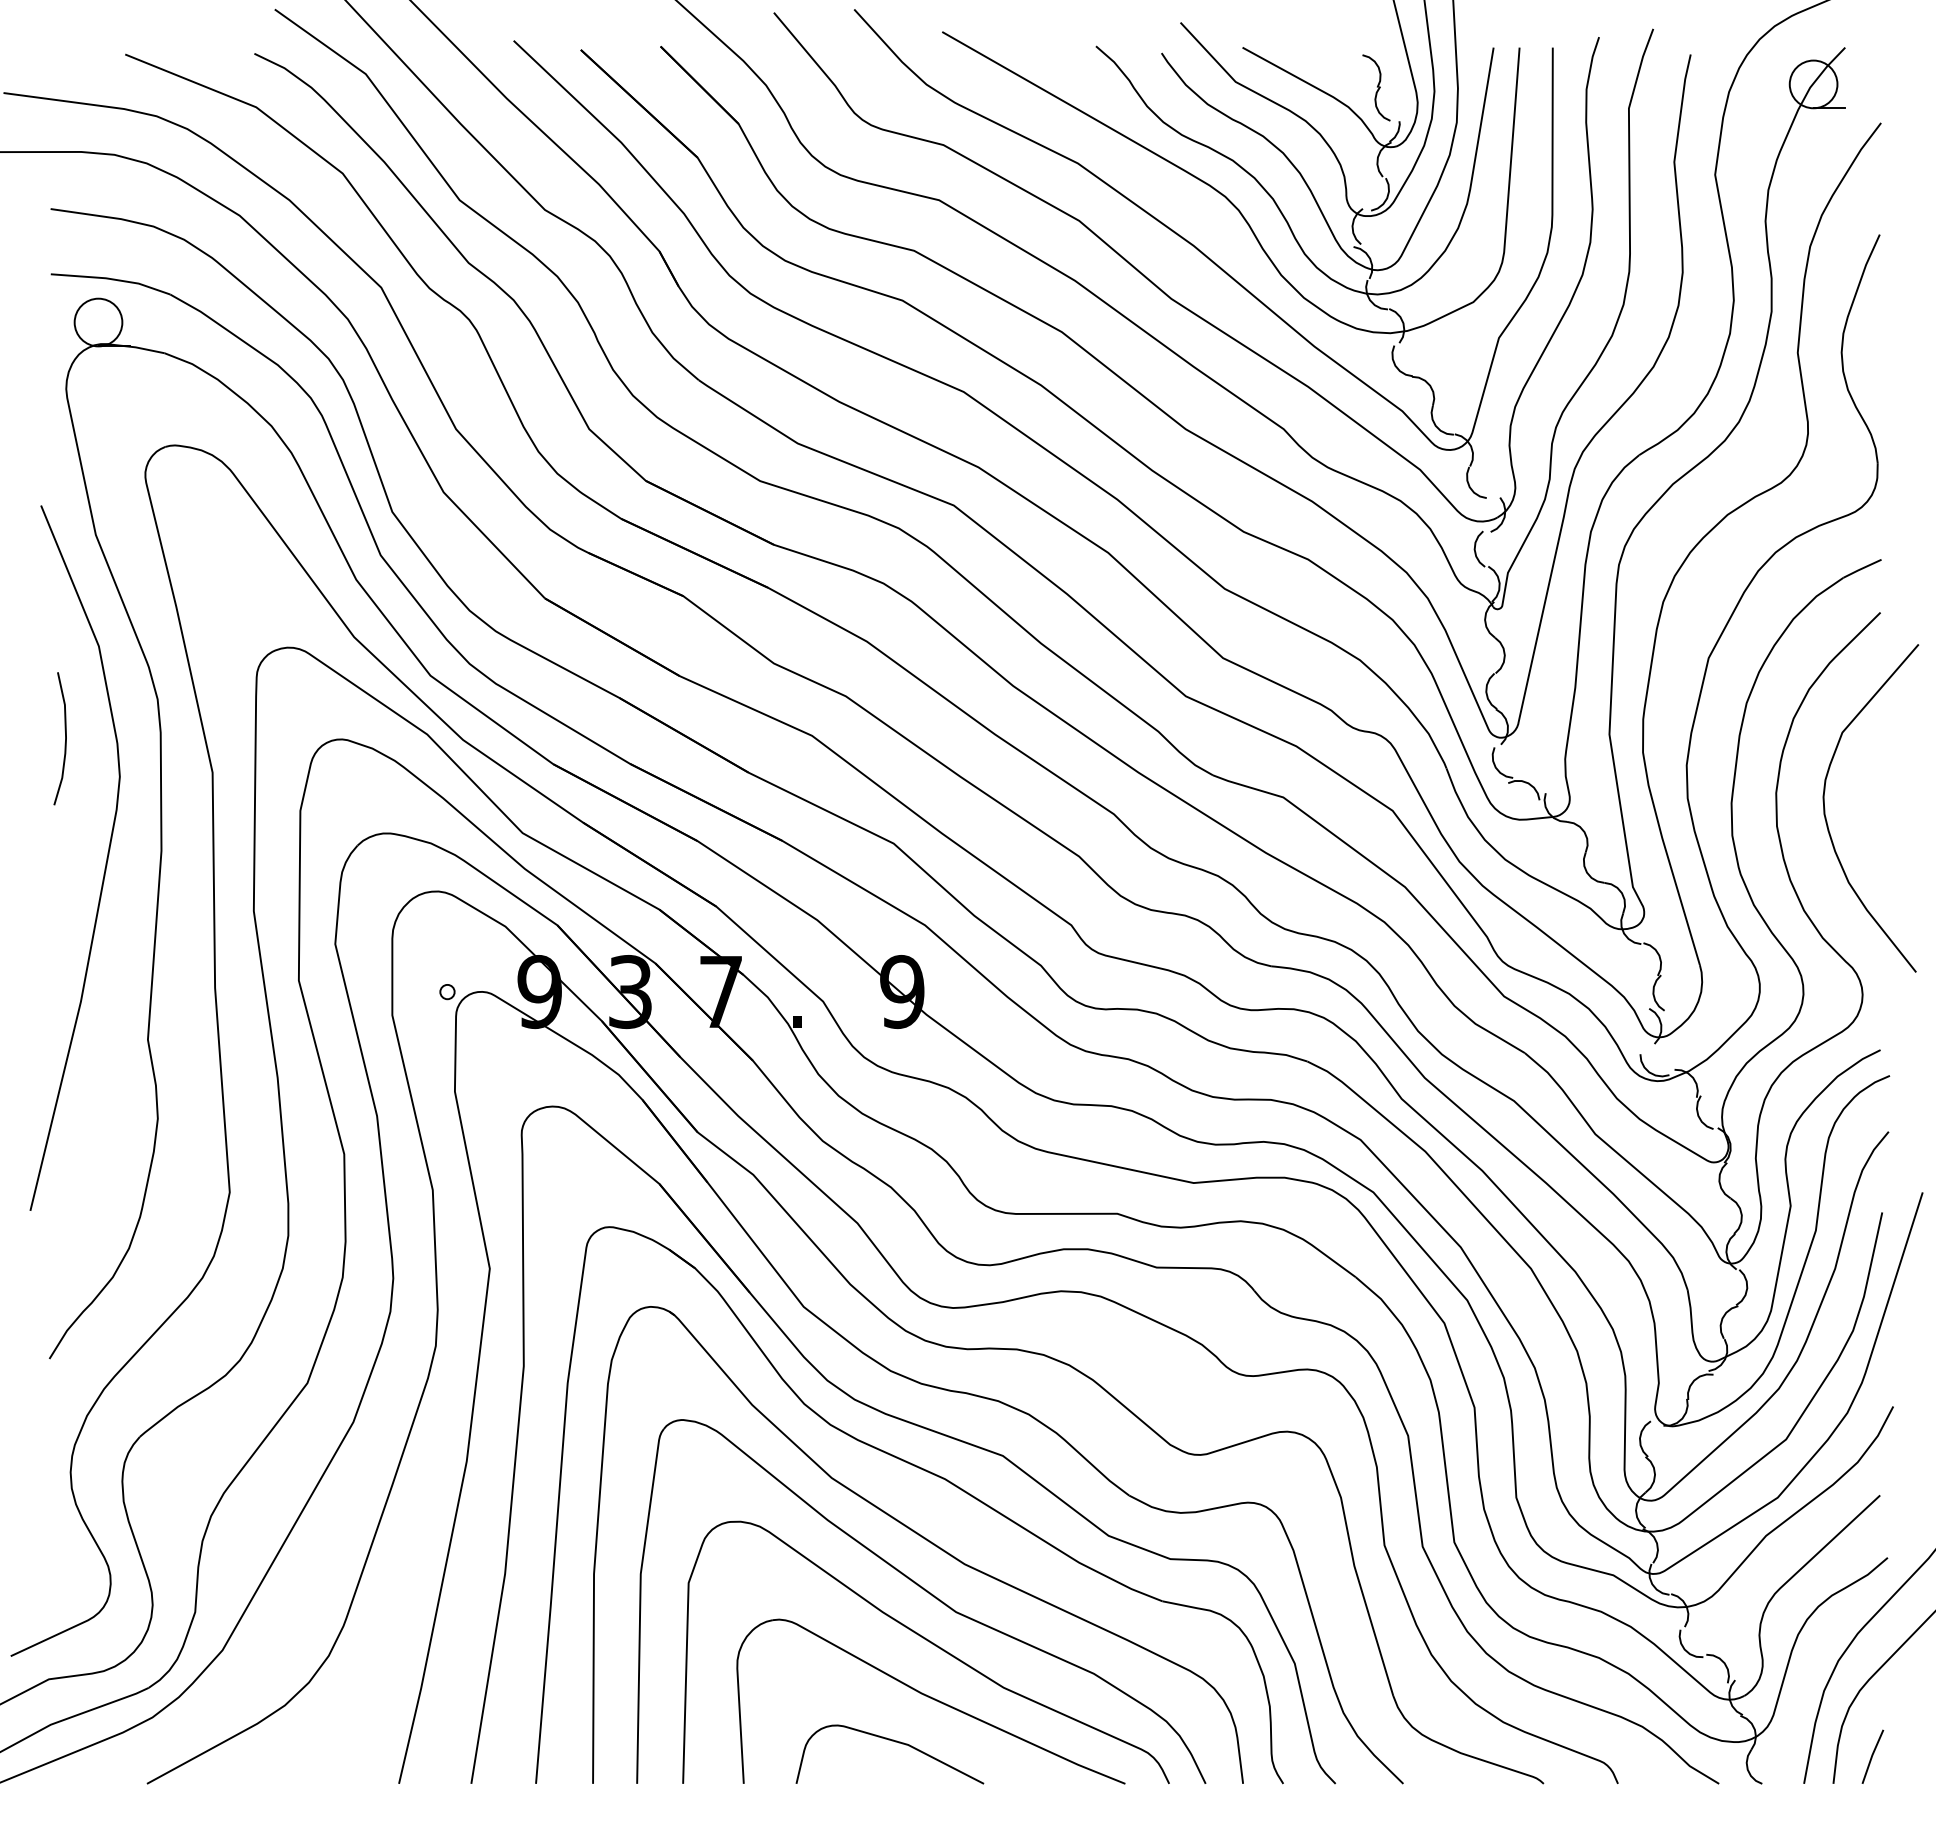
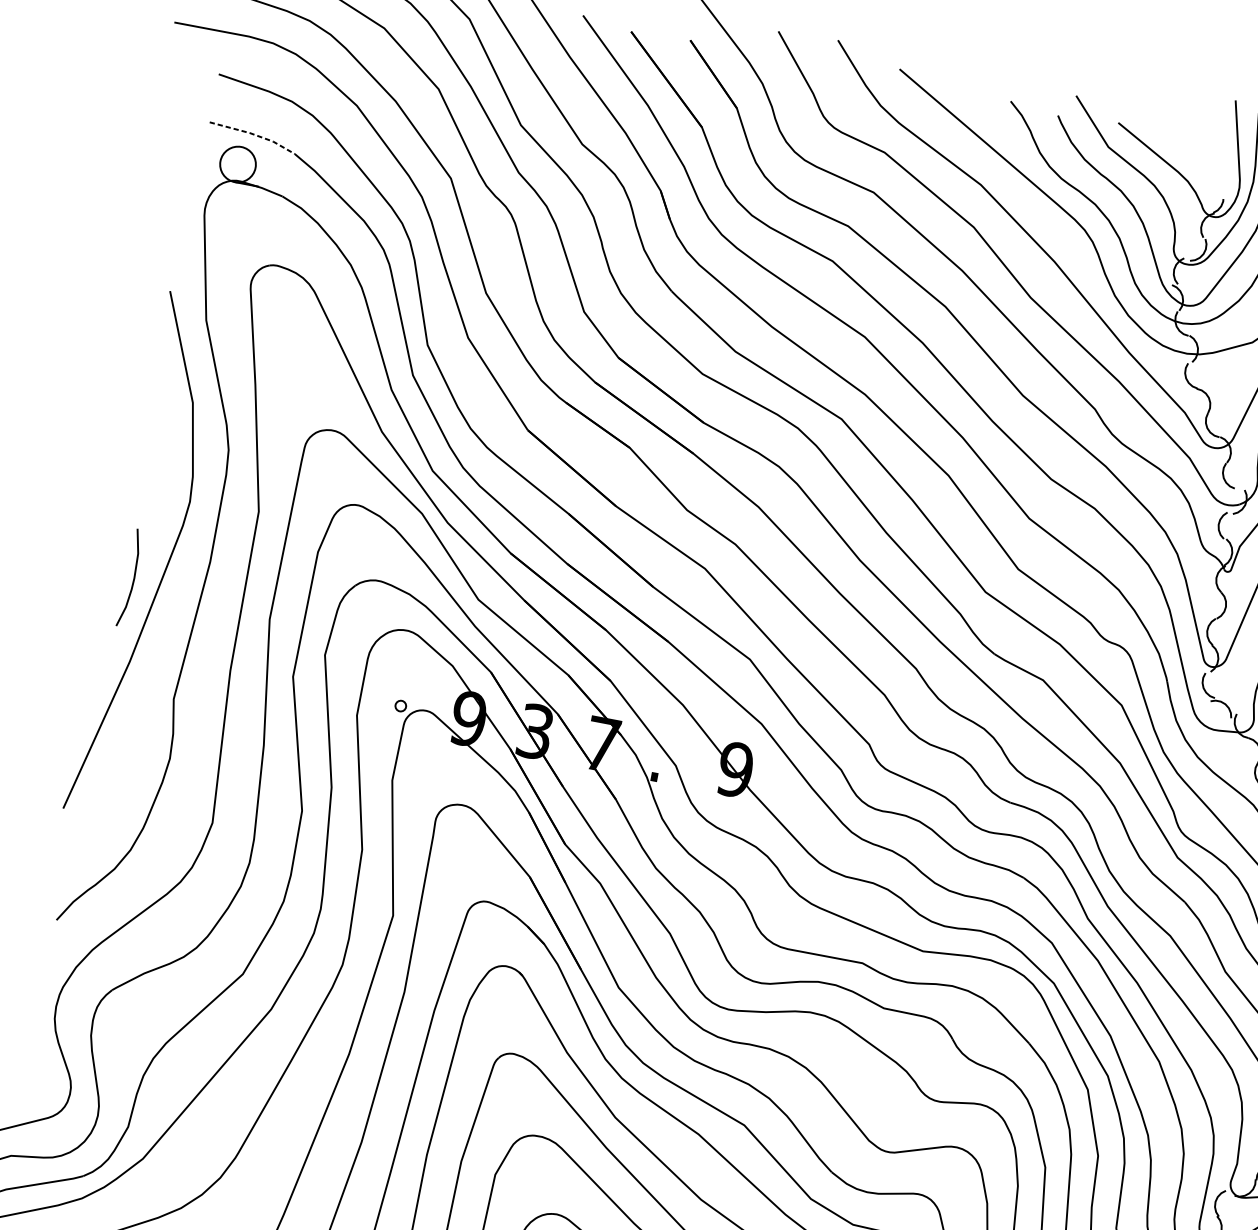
part: (1376, 87) -> (1211, 170), removed
line: (111, 279) -> (253, 134), solid -> dashed
curve: (65, 738) -> (133, 578), moved

